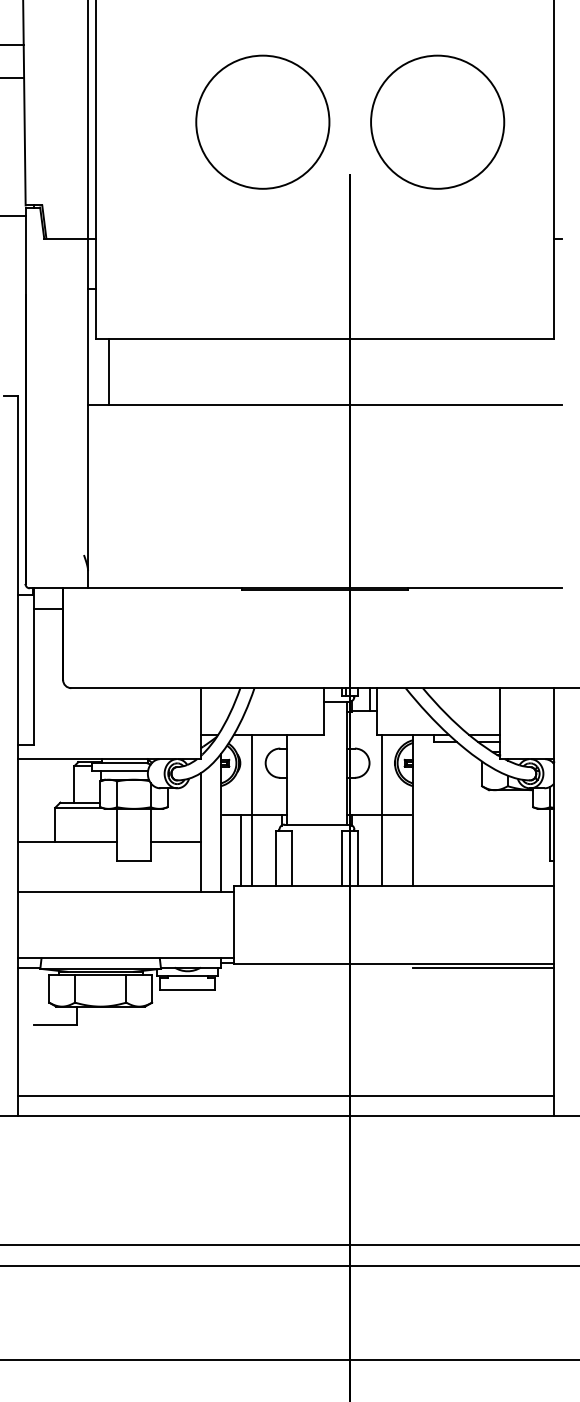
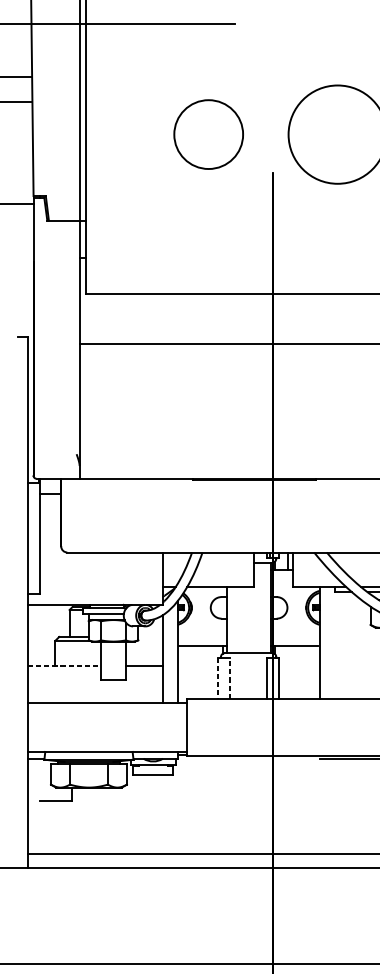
circle: (262, 121) -> (208, 134), size x0.7
line: (108, 371) -> (94, 318), removed
line: (252, 810) -> (201, 642), removed
line: (381, 810) -> (296, 642), removed
line: (67, 841) -> (64, 665), solid -> dashed
line: (240, 850) -> (192, 672), removed
line: (276, 858) -> (218, 678), solid -> dashed
line: (291, 858) -> (229, 678), solid -> dashed

